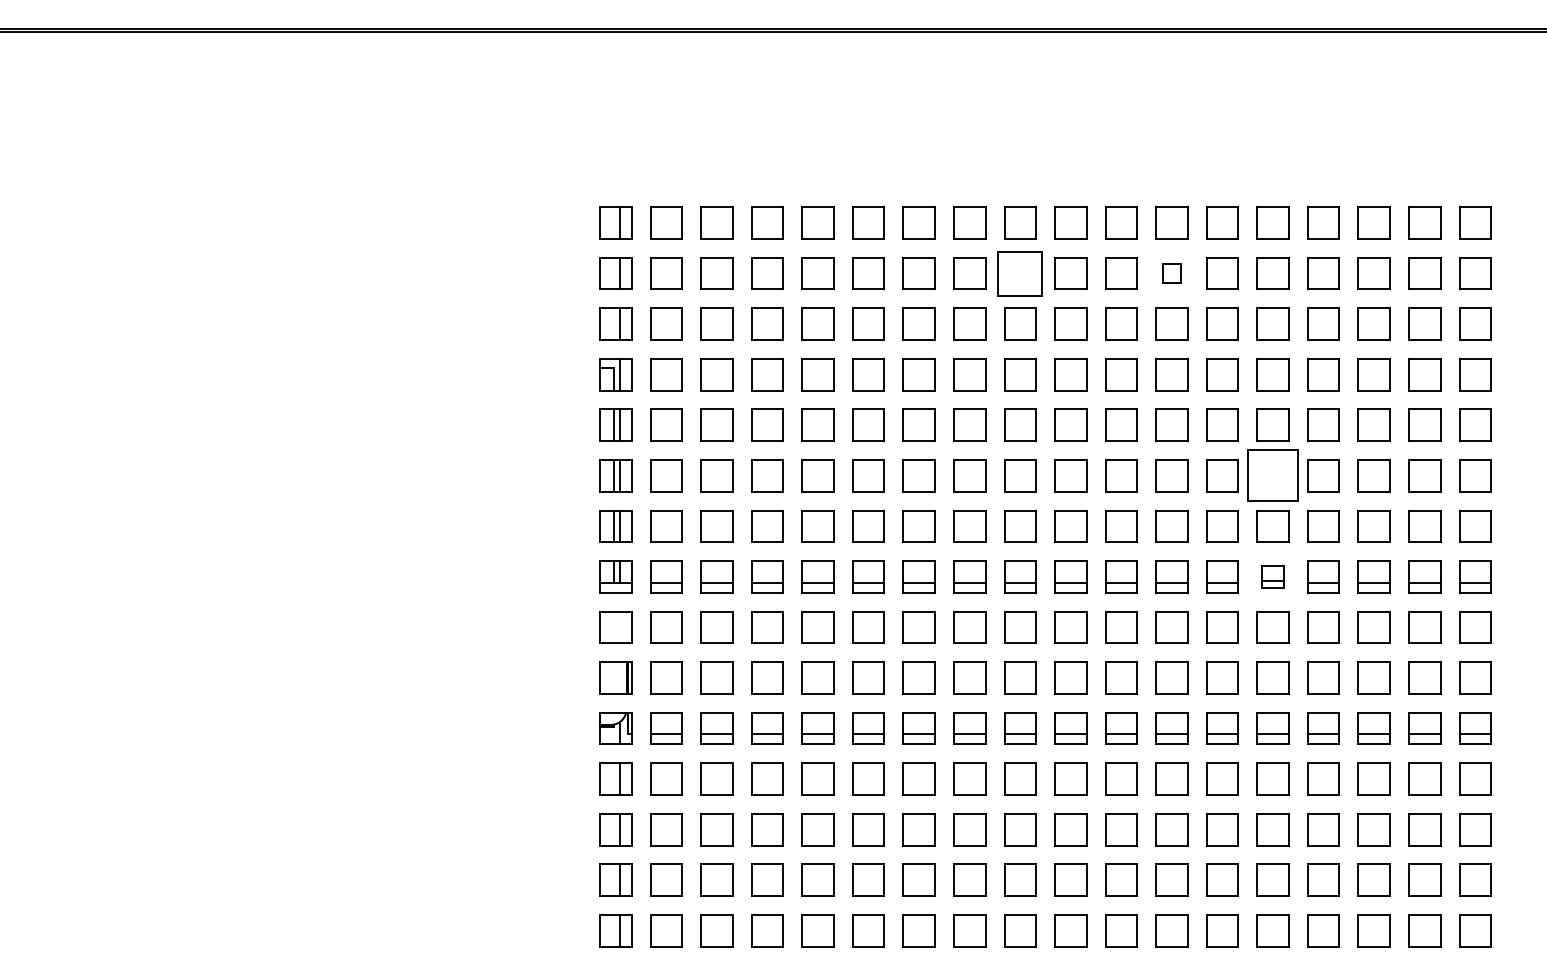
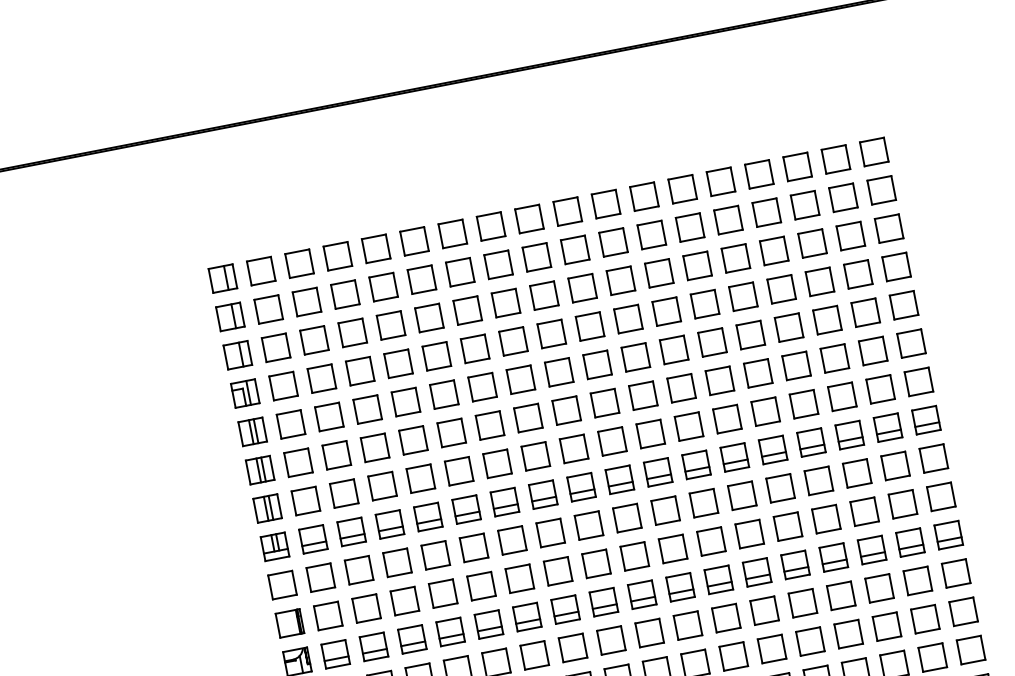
part: (1020, 273) -> (537, 257), size x0.71
part: (1171, 273) -> (651, 235), size x1.67
part: (1272, 475) -> (757, 373), size x0.62
part: (1272, 576) -> (772, 449), size x1.43

